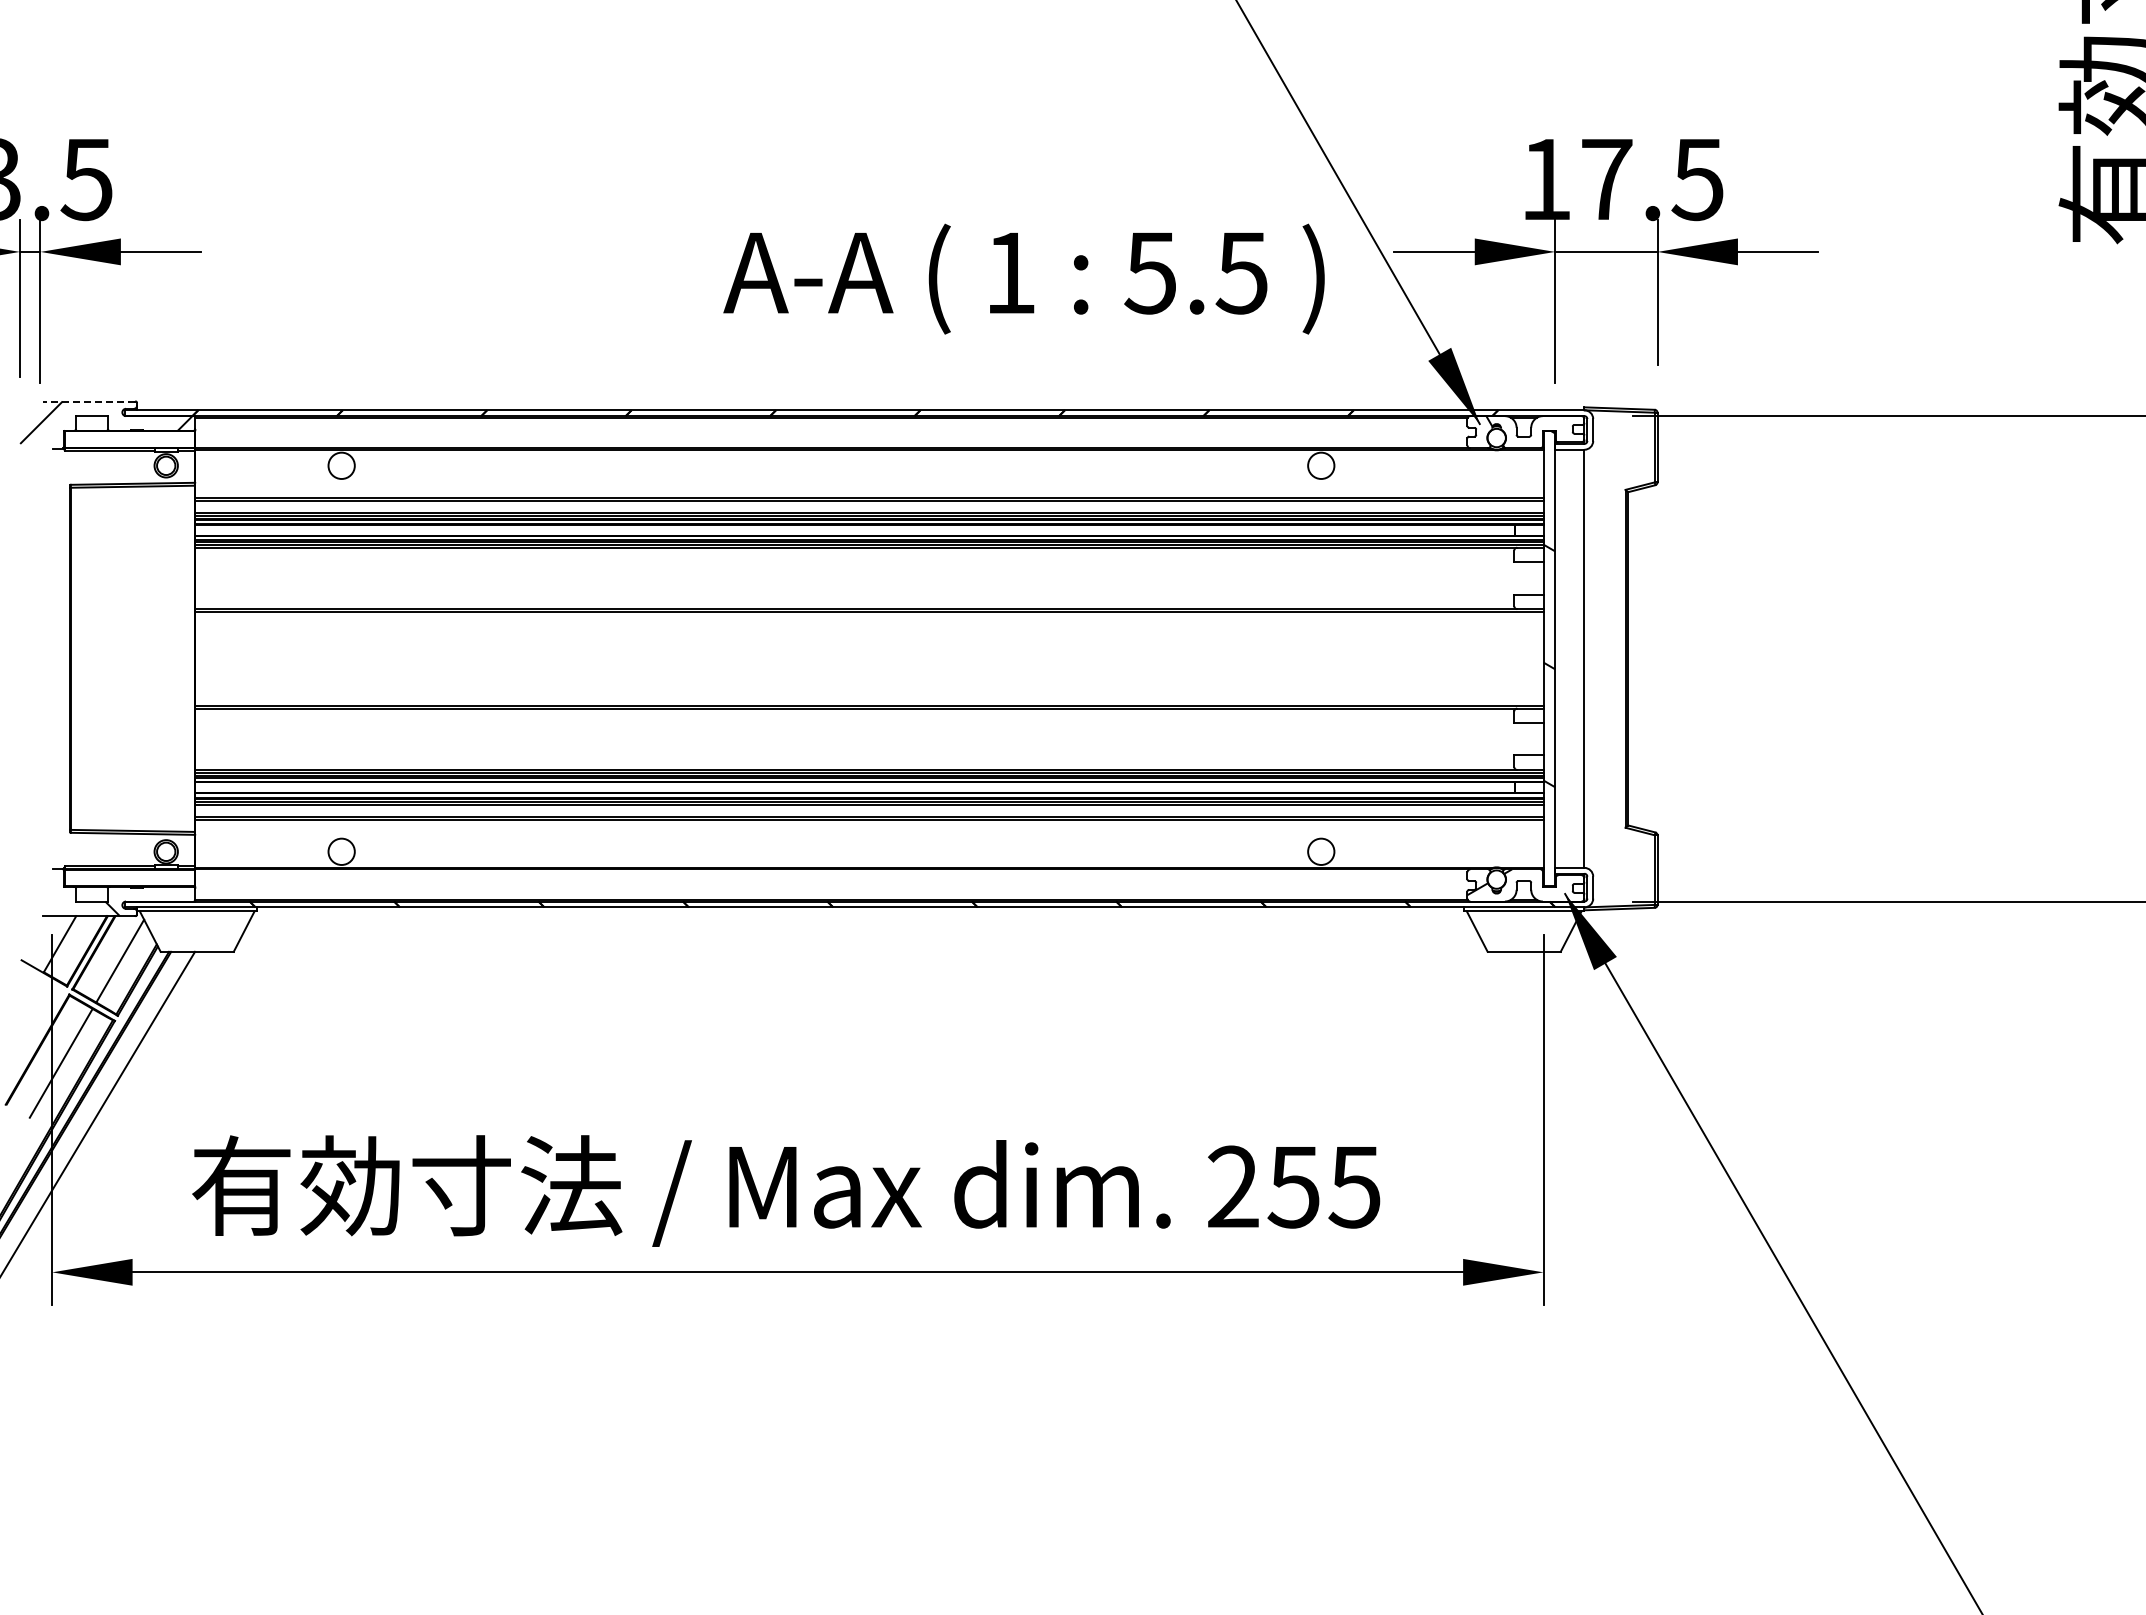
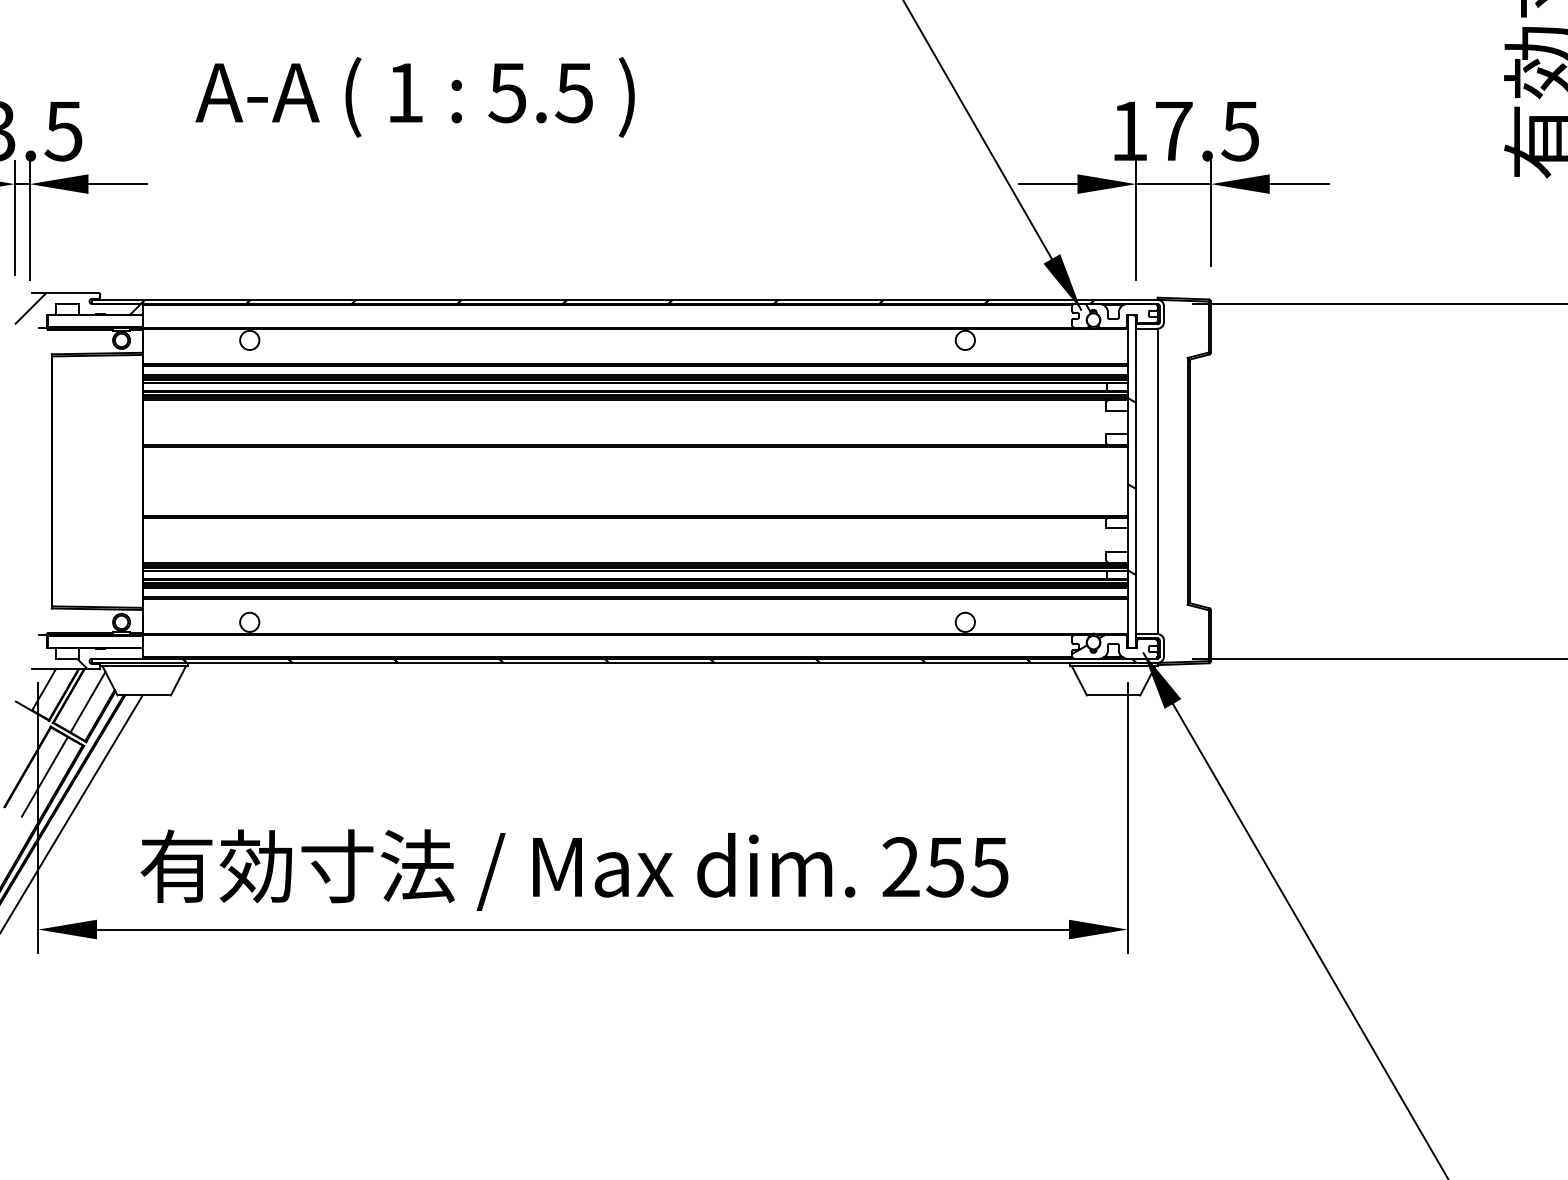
text: (1023, 278) -> (414, 96), moved
line: (89, 401) -> (65, 293), dashed -> solid

